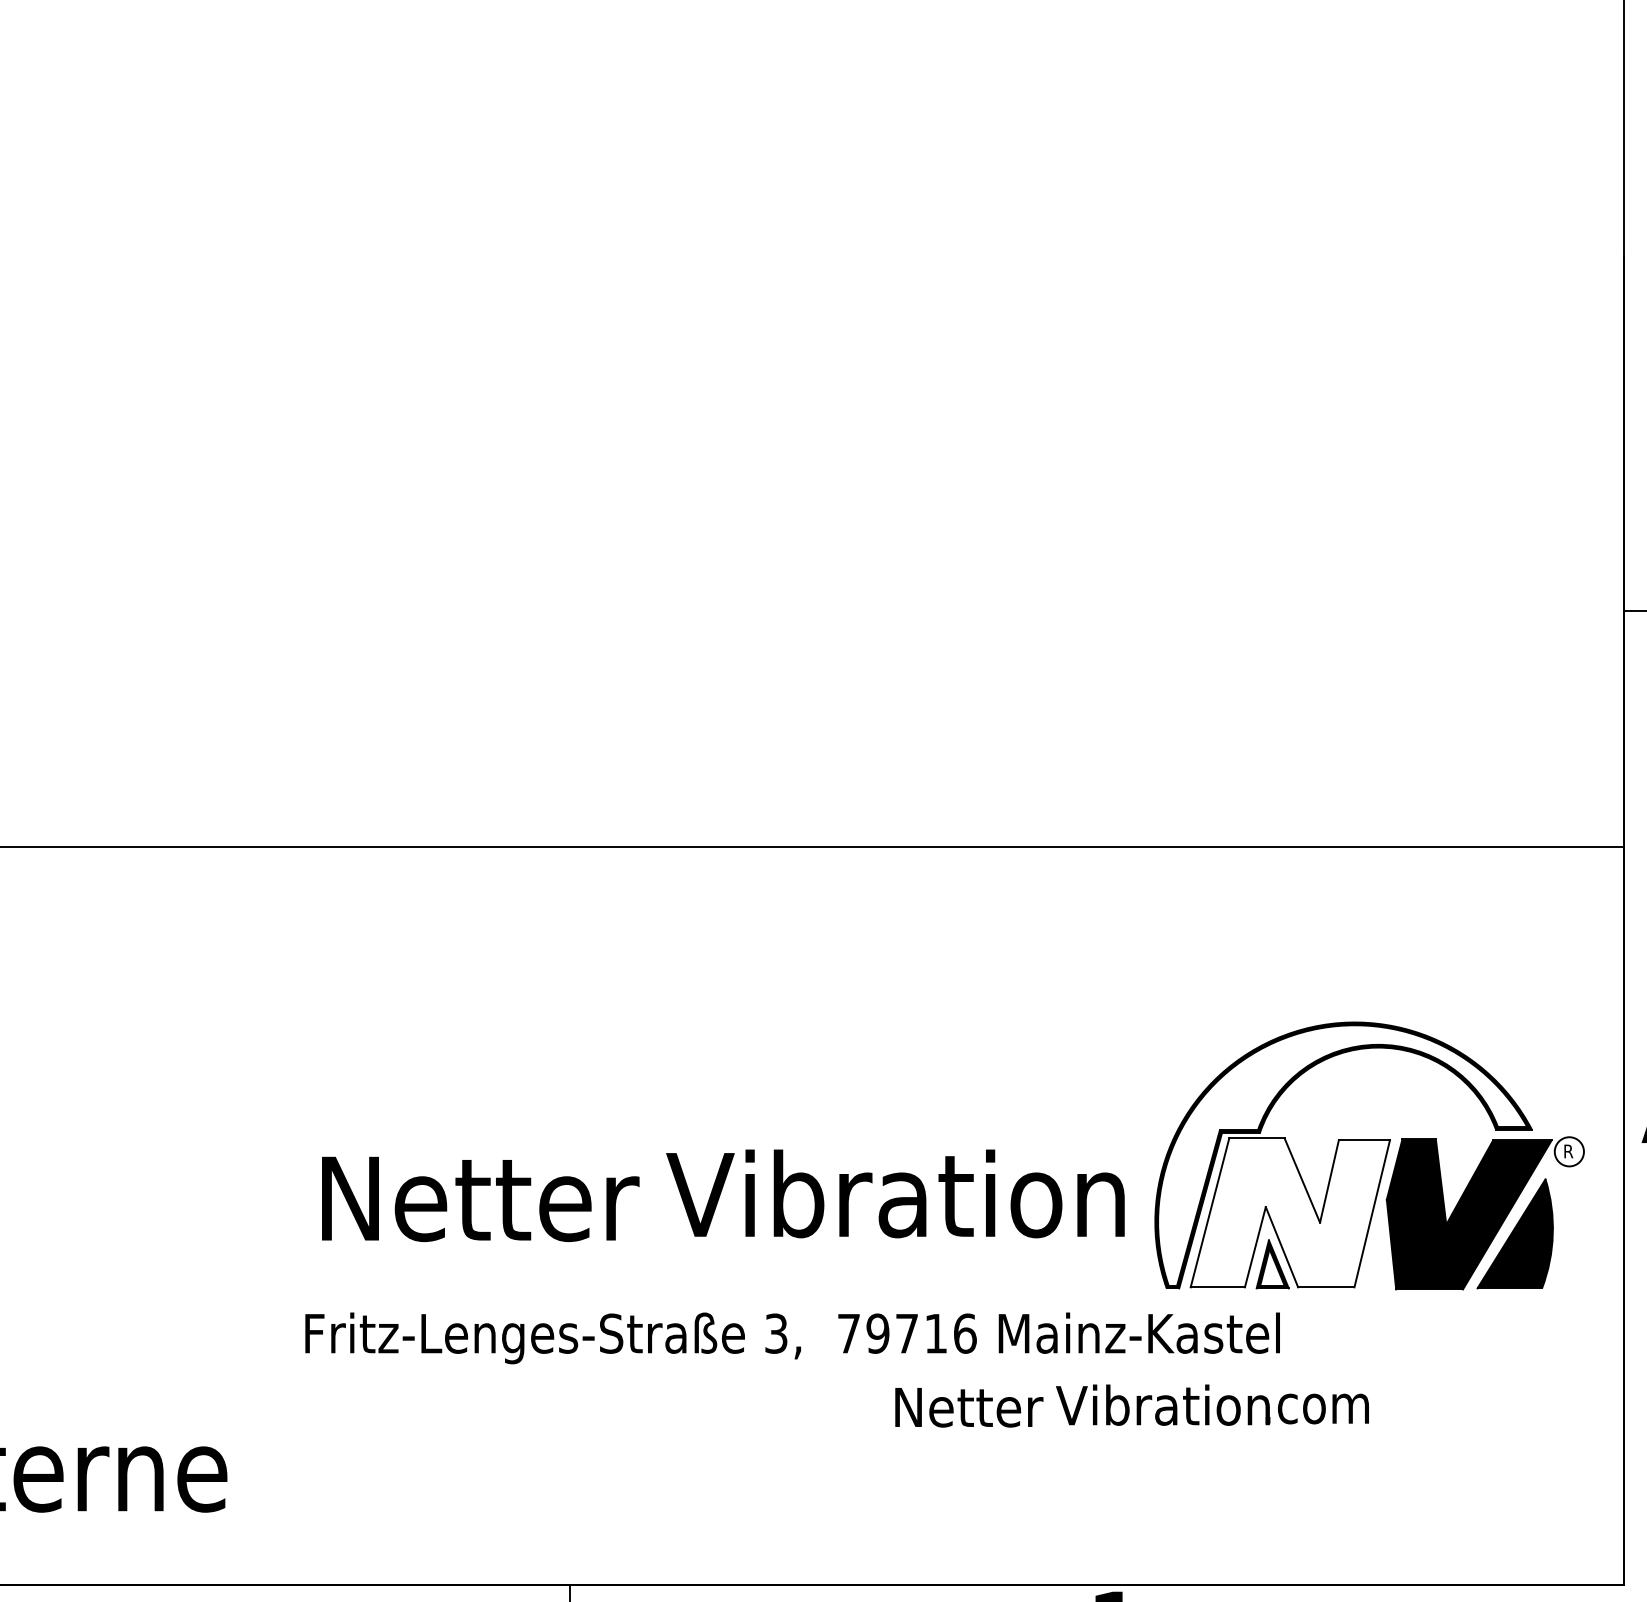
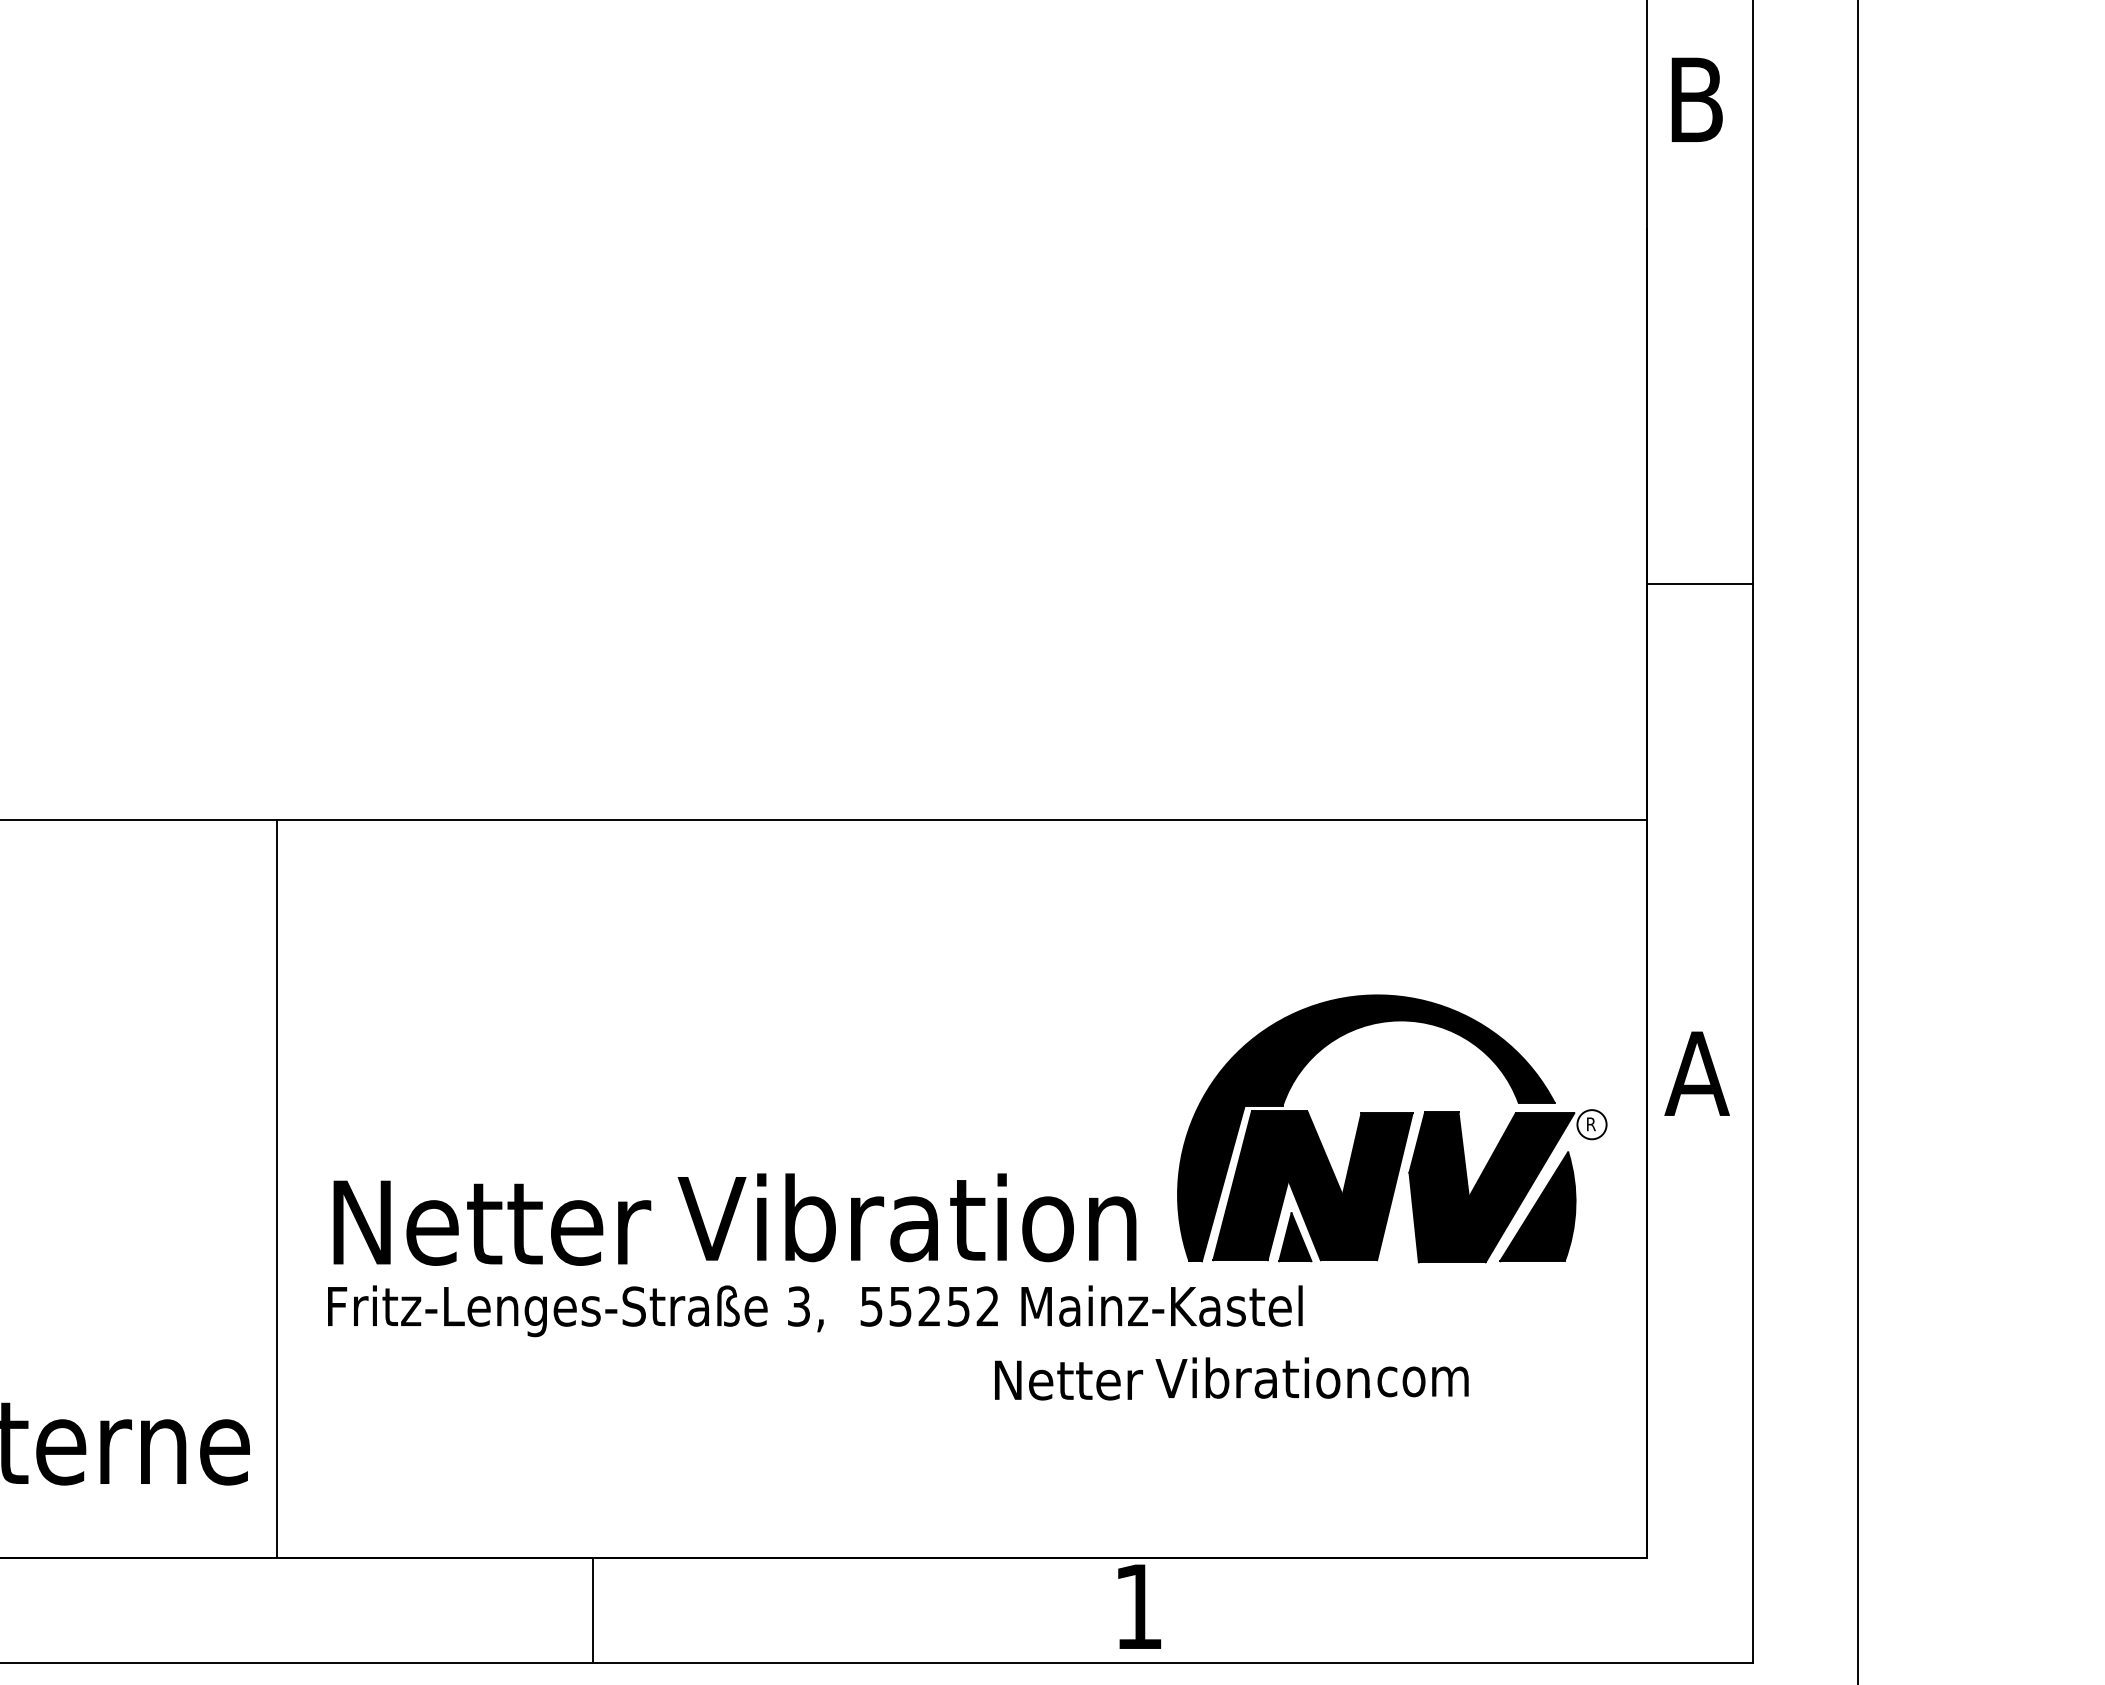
fill: (1342, 1155) -> (1365, 1128), added
text: (722, 1195) -> (734, 1219), moved
fill: (1289, 1212) -> (1312, 1185), added
line: (253, 1215) -> (276, 1188), added
fill: (1271, 1266) -> (1294, 1239), added
text: (906, 1333) -> (929, 1306), 79716 -> 55252
text: (1131, 1405) -> (1231, 1378), moved

